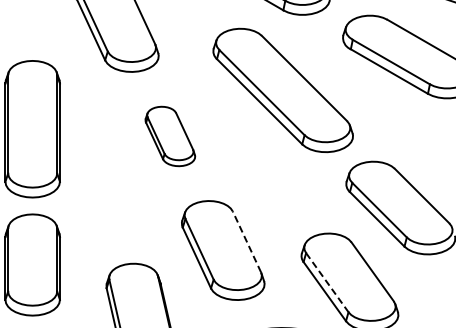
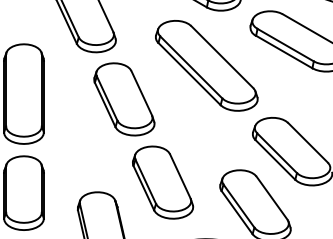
part: (170, 136) -> (124, 99), size x1.67
line: (246, 241) -> (179, 176), dashed -> solid
line: (327, 283) -> (239, 206), dashed -> solid

